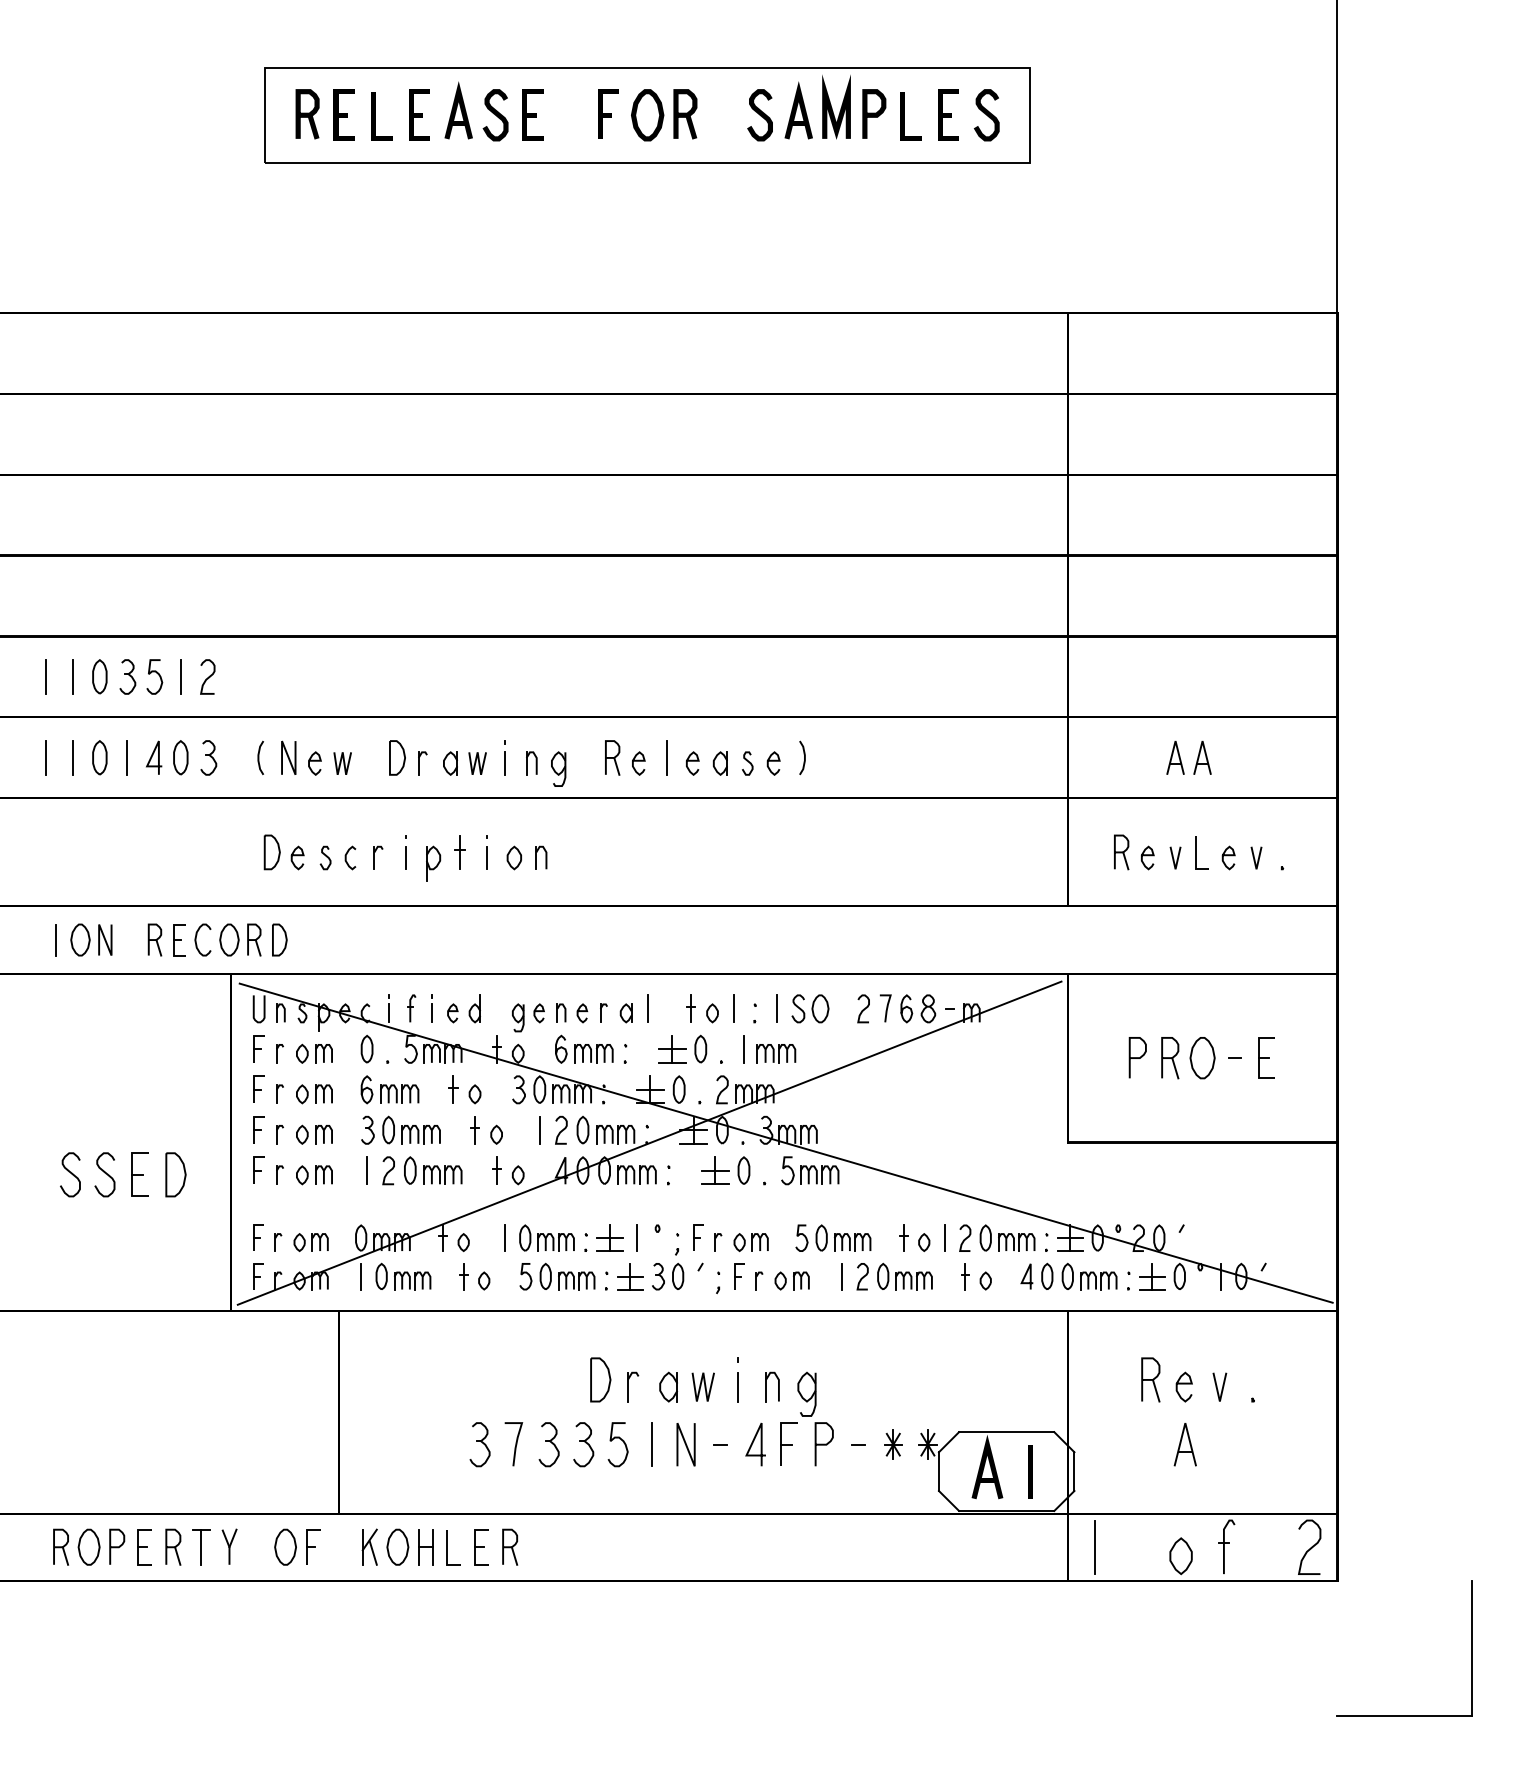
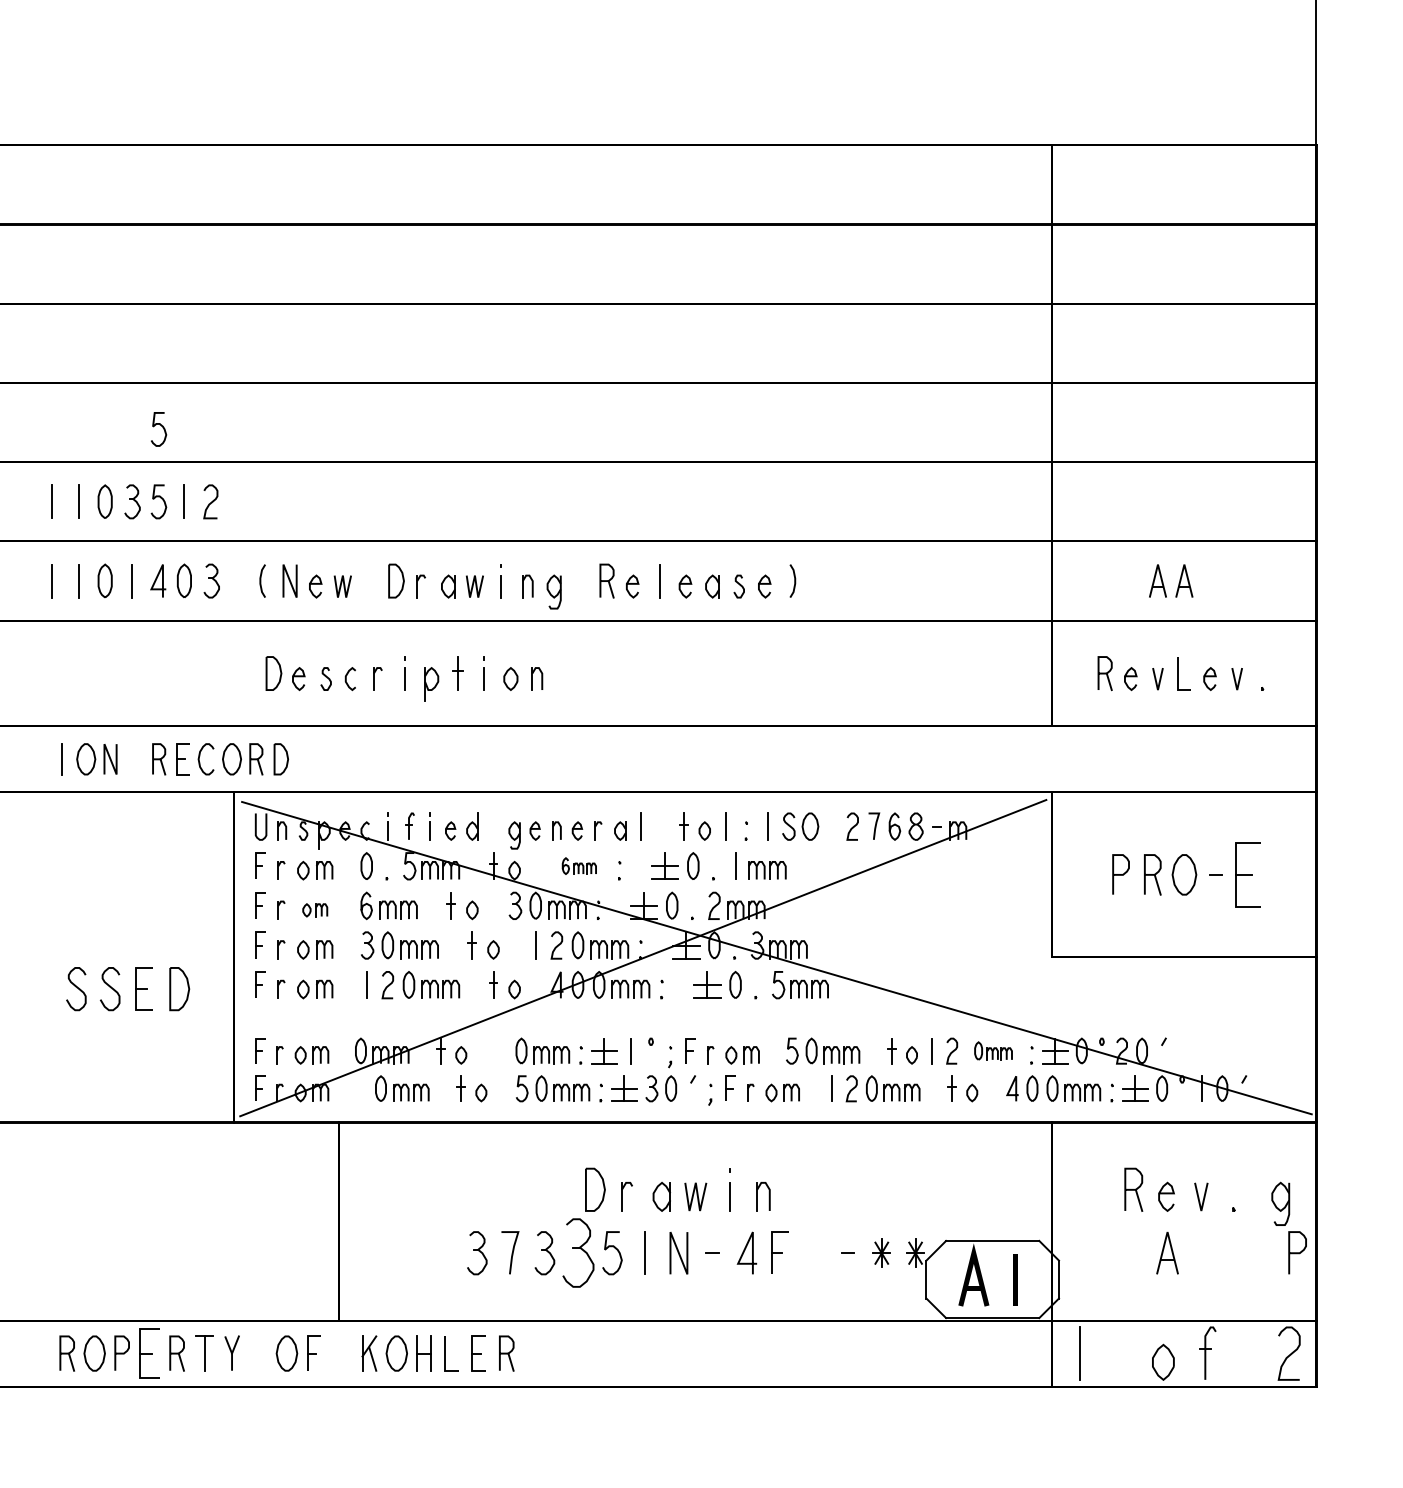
curve: (156, 599) -> (160, 426), added
part: (584, 1048) -> (579, 865), size x0.6
part: (1266, 1057) -> (1246, 874), size x1.6
part: (314, 1094) -> (315, 910), size x0.7
part: (1007, 1237) -> (993, 1050), size x0.7
line: (504, 1238) -> (501, 1051), removed
line: (361, 1276) -> (361, 1088), removed
part: (815, 1418) -> (1289, 1227), moved
part: (583, 1444) -> (578, 1253), size x1.6
part: (144, 1547) -> (148, 1353), size x1.4

